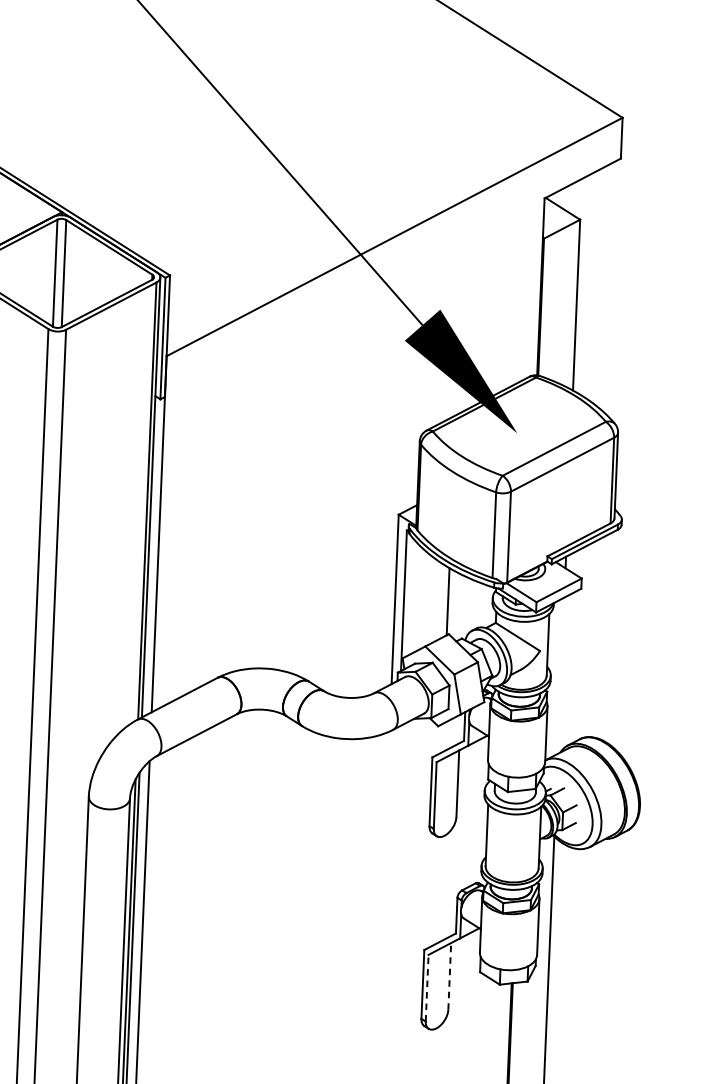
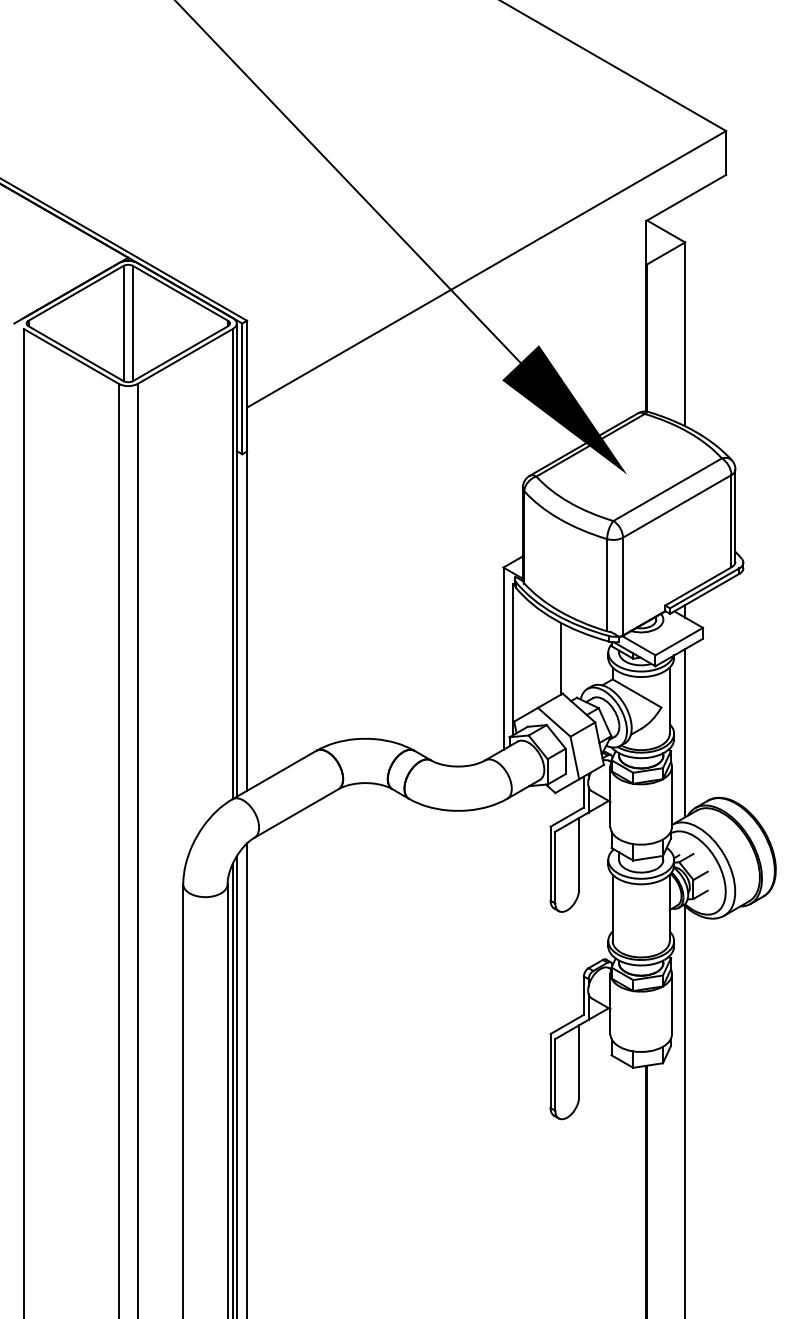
line: (561, 676) -> (685, 733), added
line: (450, 976) -> (579, 1061), dashed -> solid
line: (427, 987) -> (555, 1074), dashed -> solid

